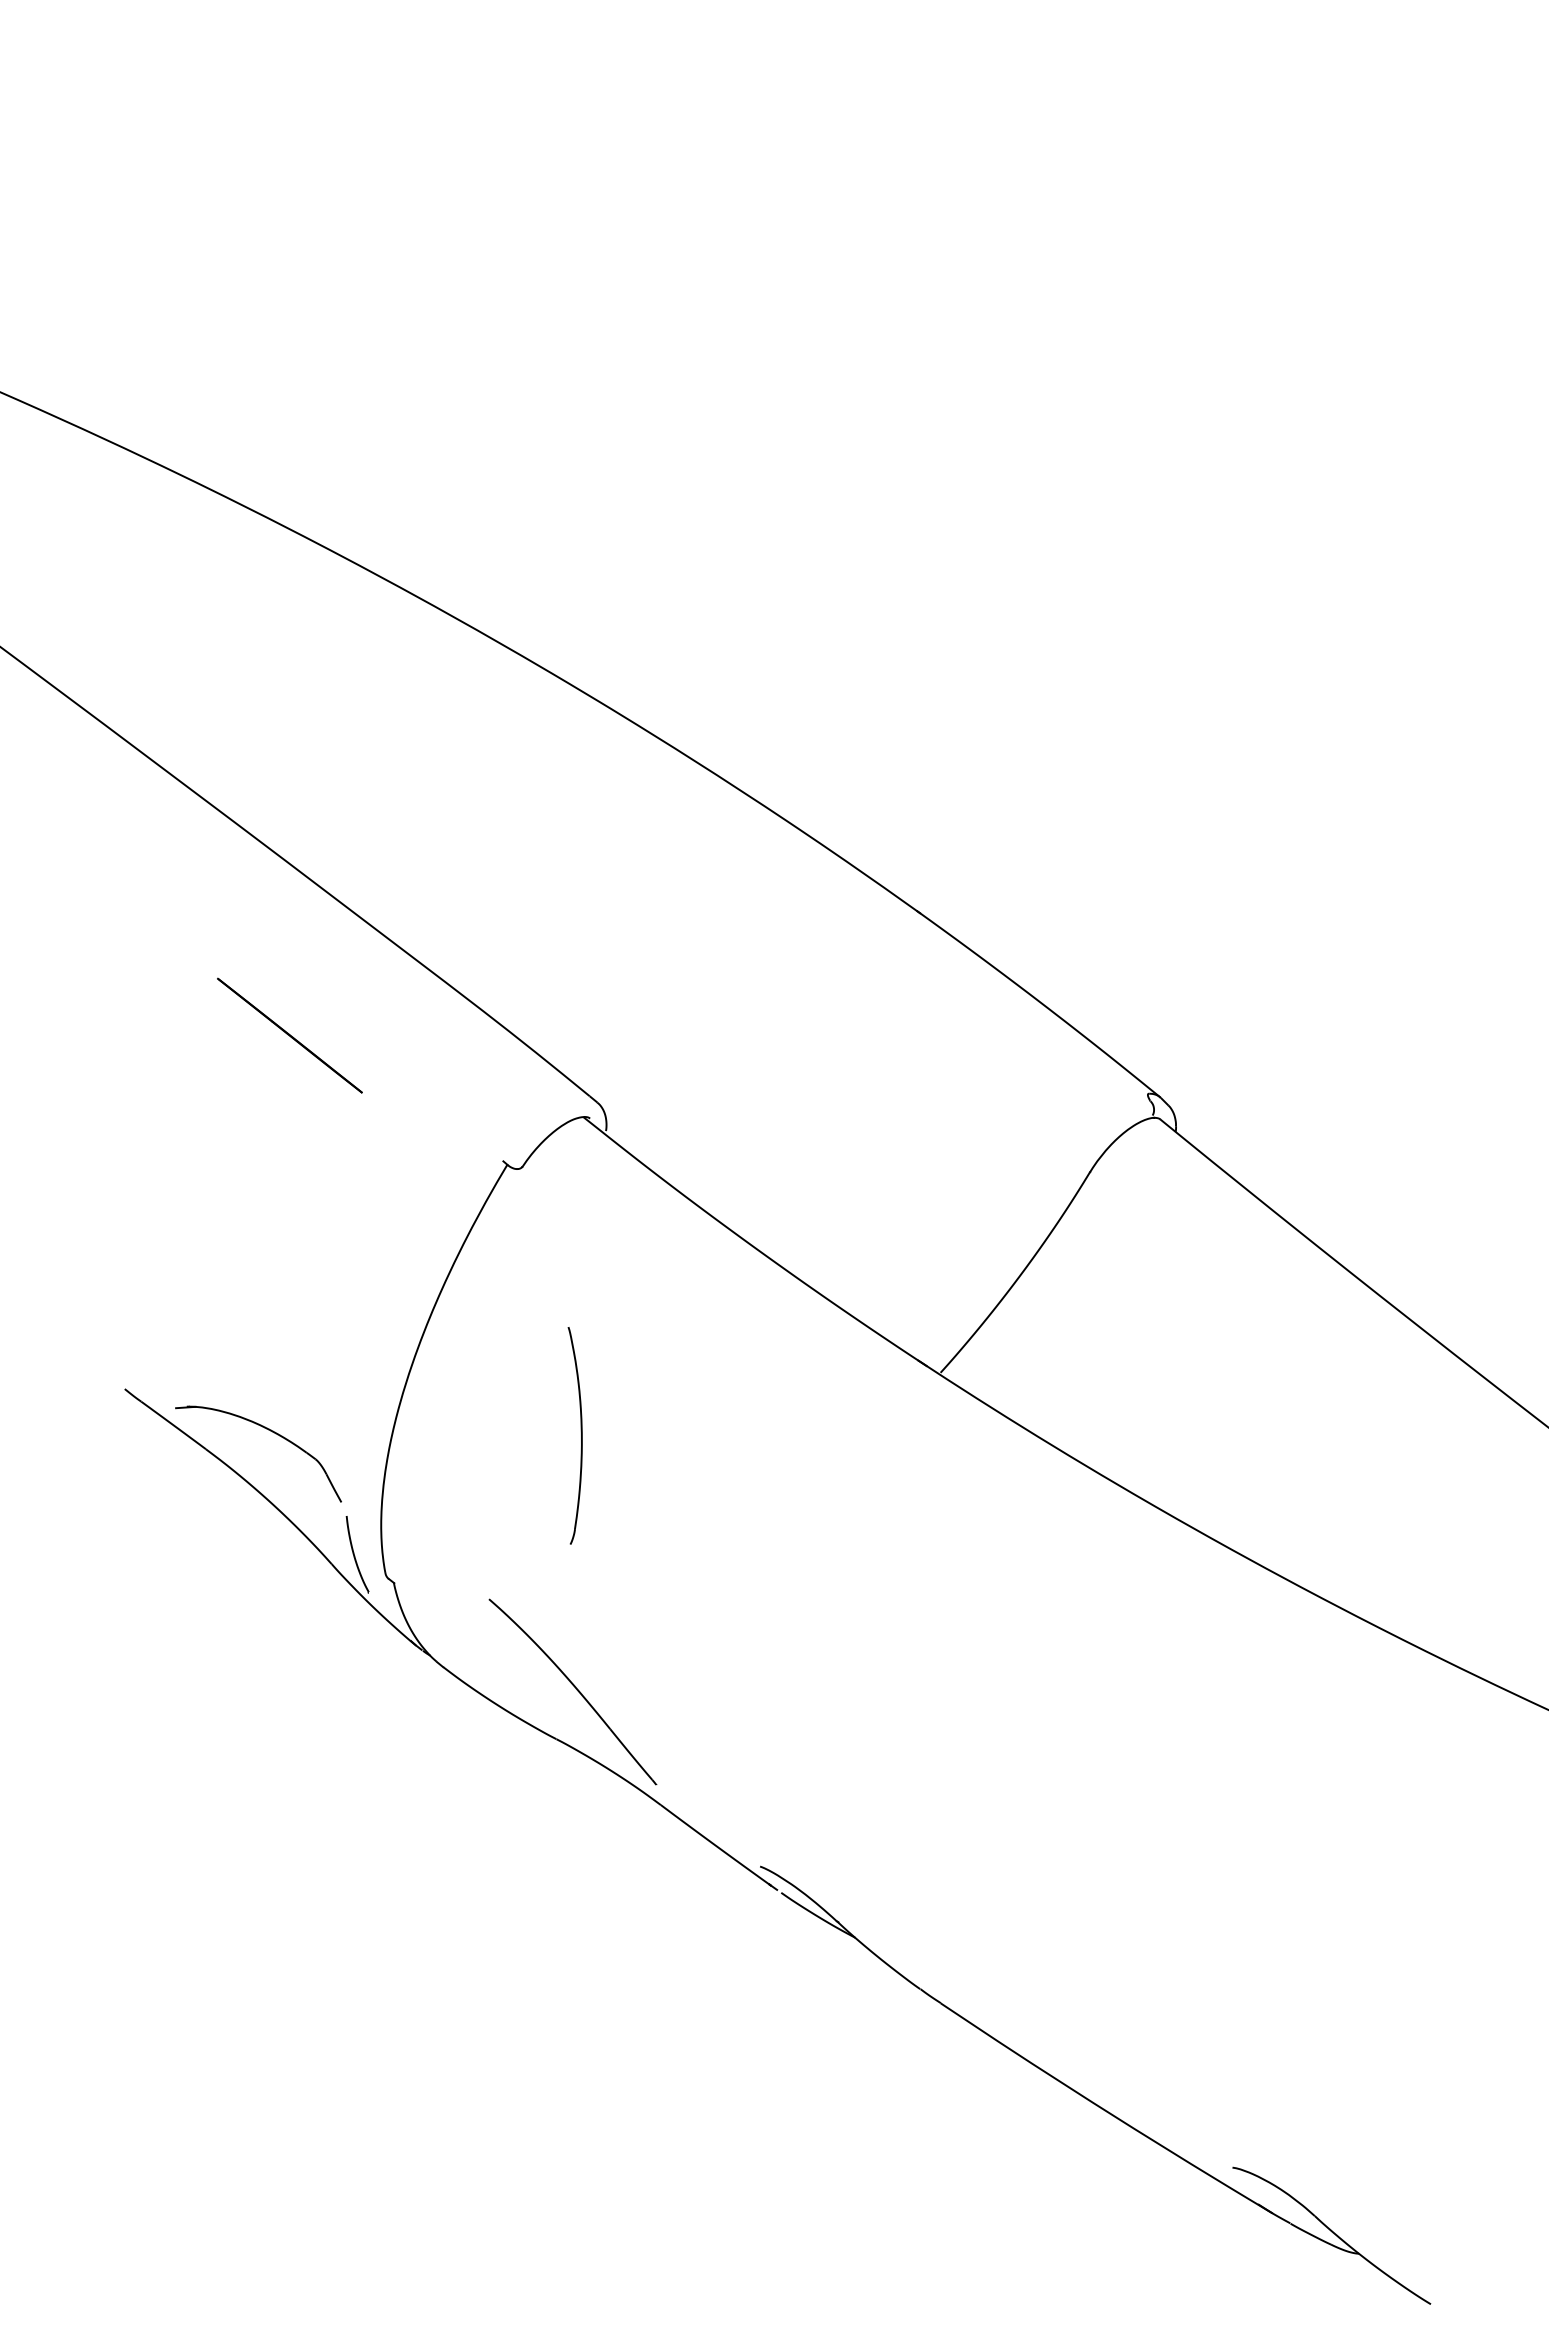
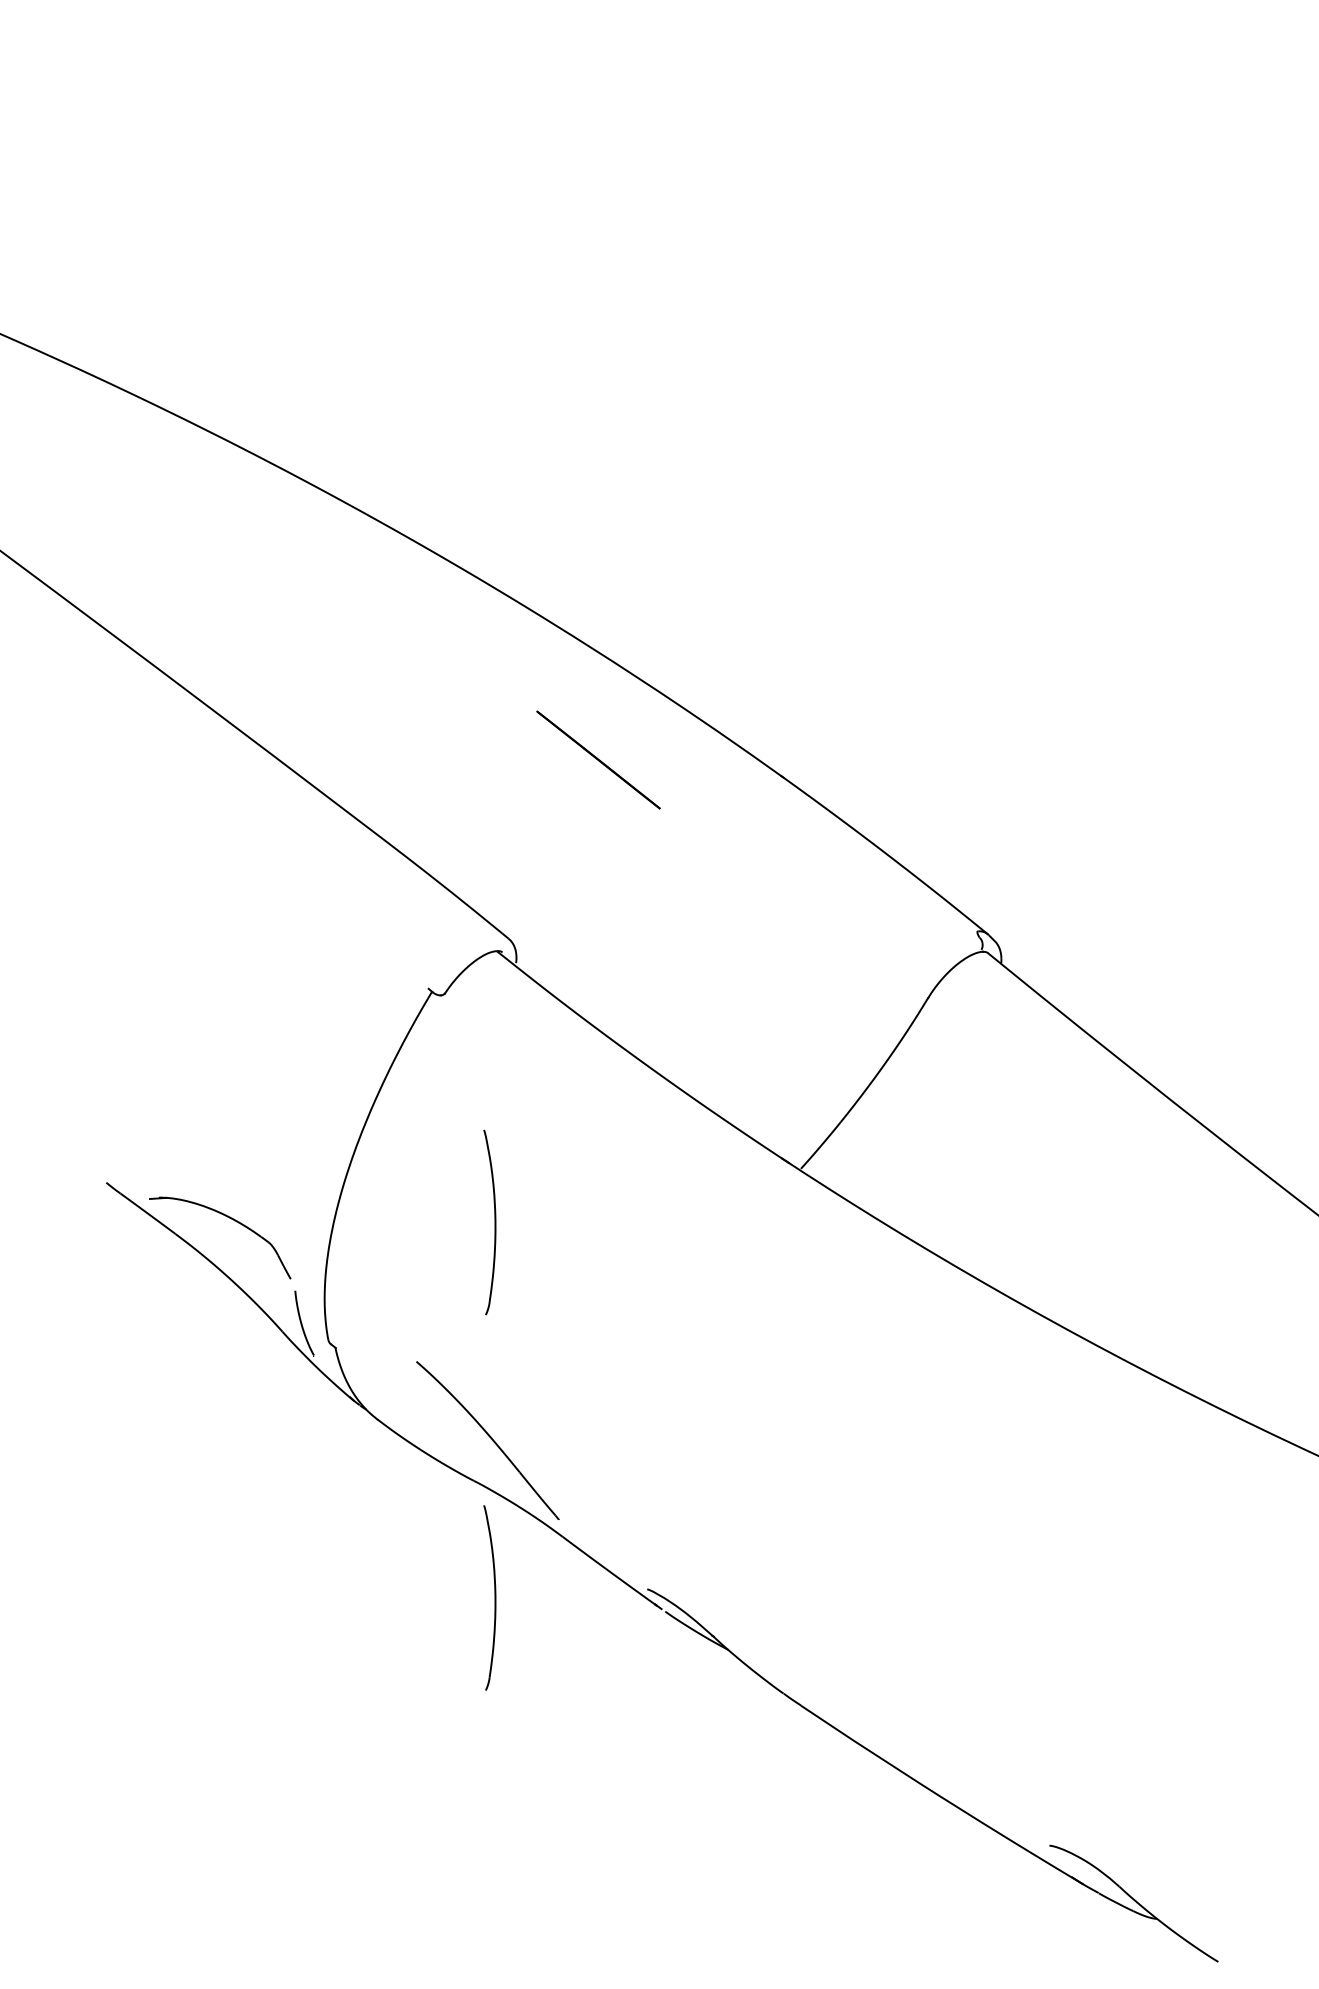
line: (289, 1035) -> (598, 759), moved
part: (580, 1873) -> (494, 1595), added

